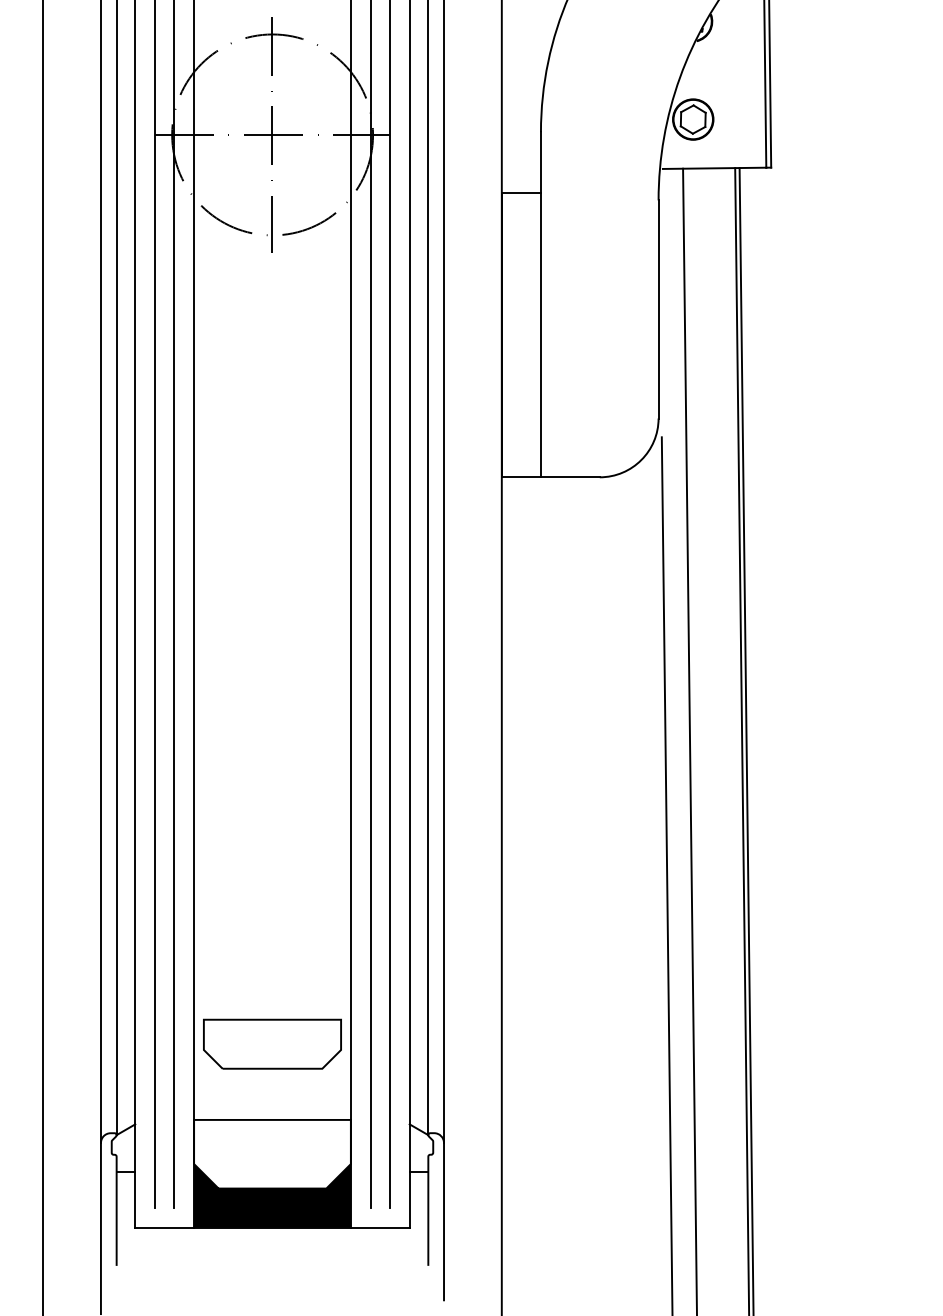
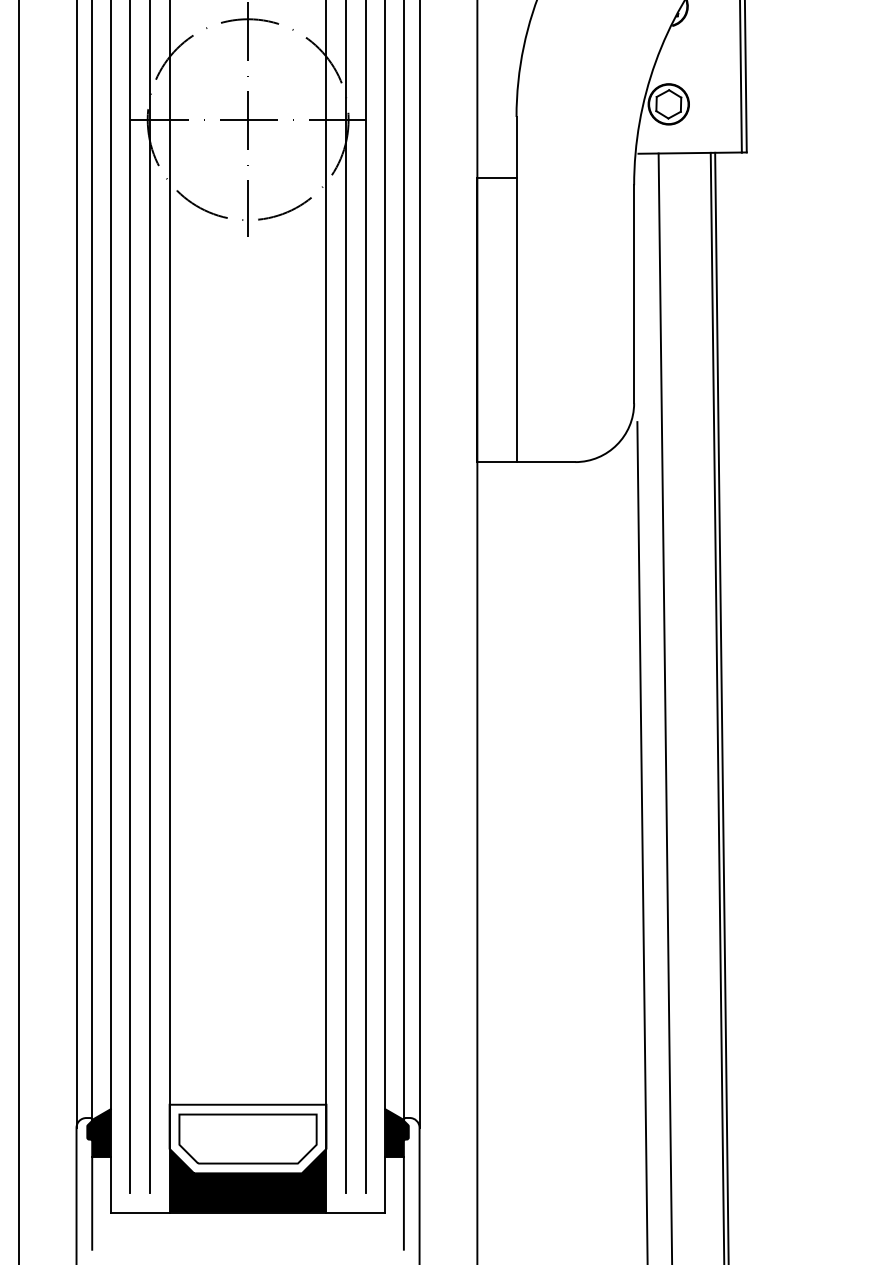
part: (272, 1043) -> (248, 1138), moved
fill: (123, 1148) -> (99, 1133), added
fill: (421, 1148) -> (397, 1133), added

